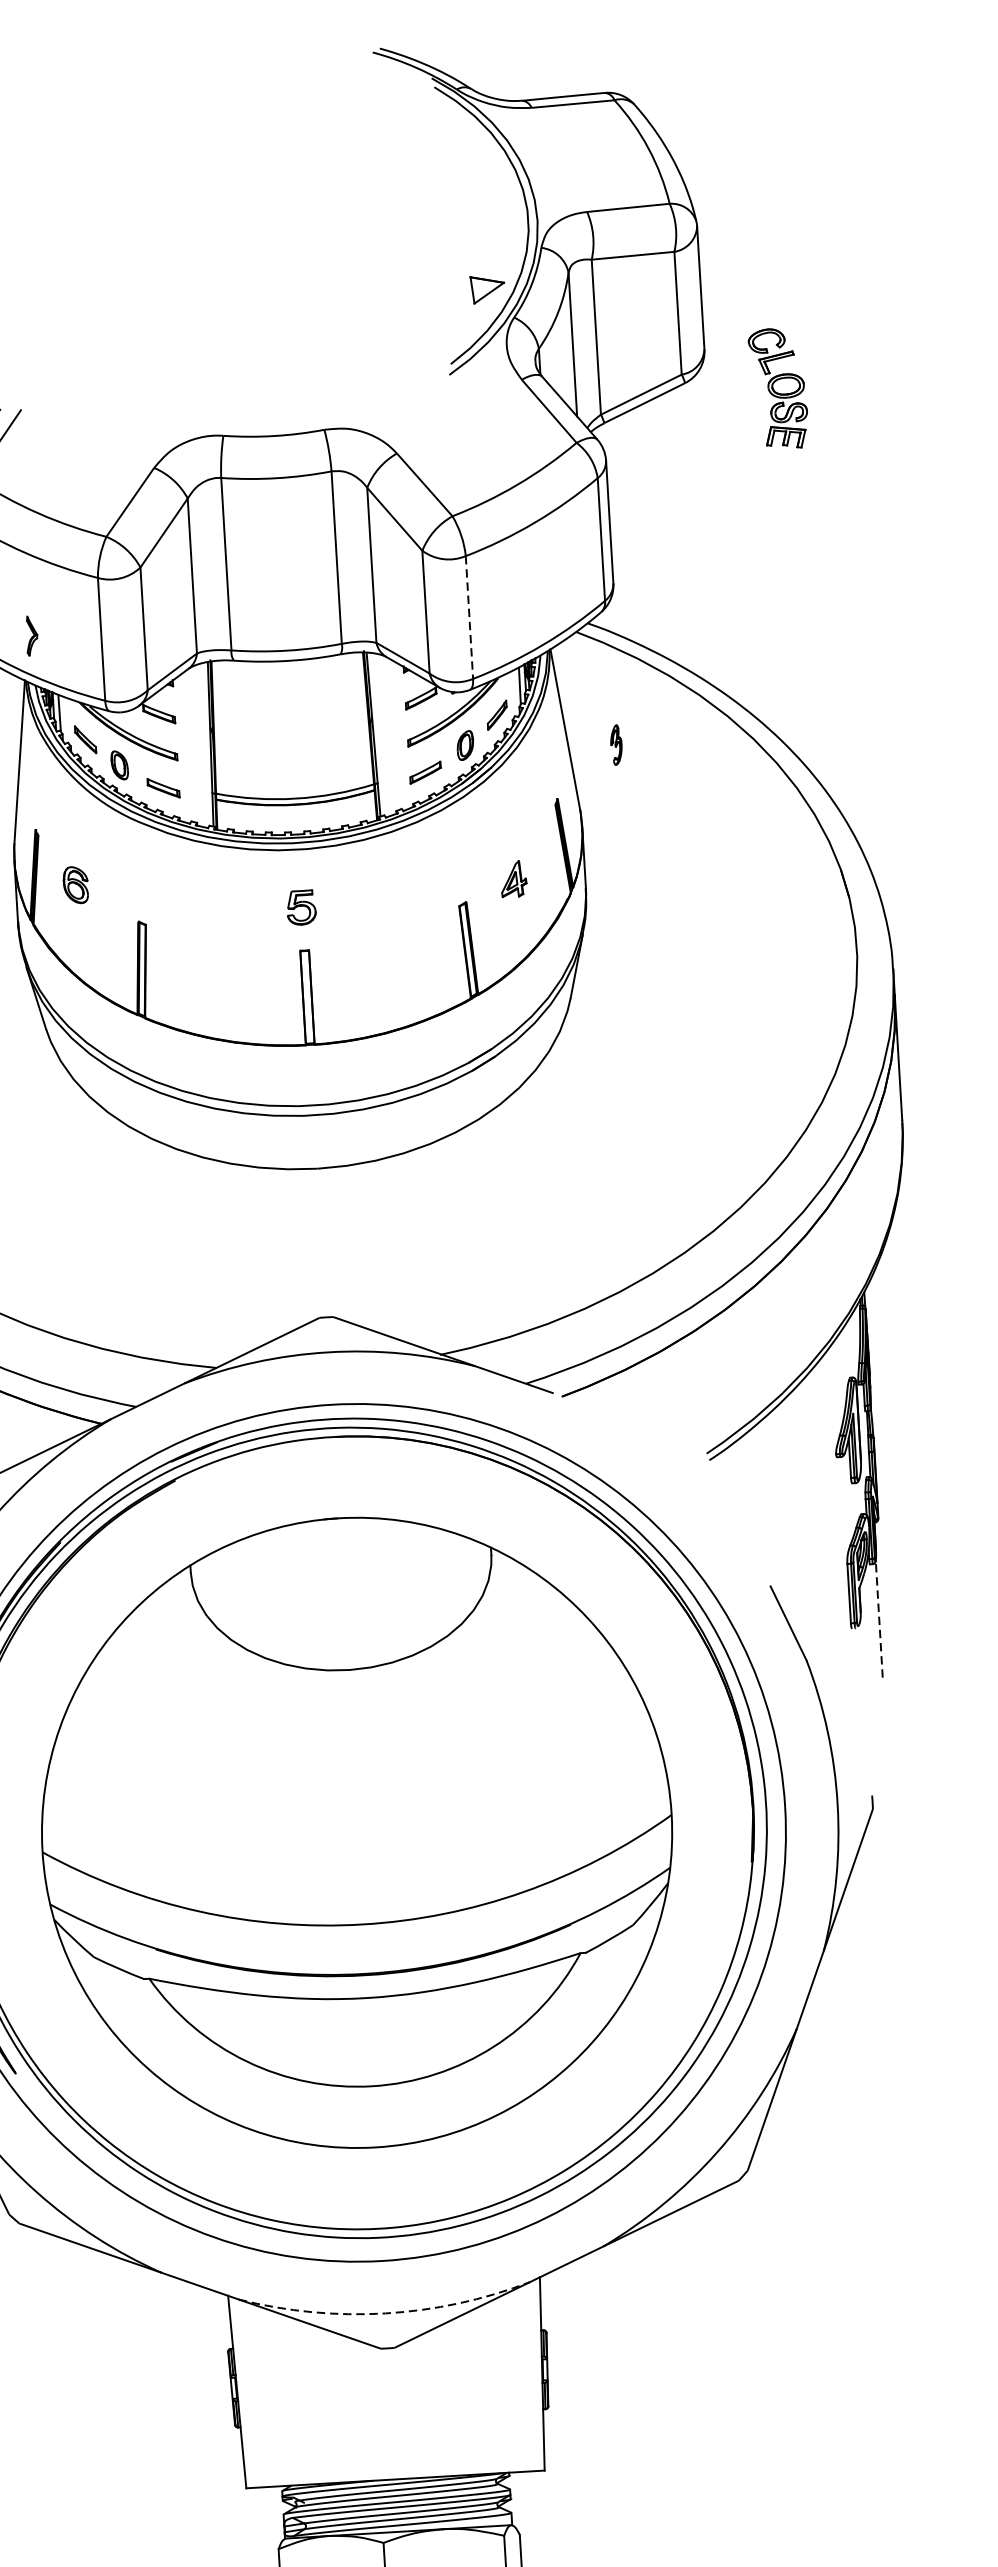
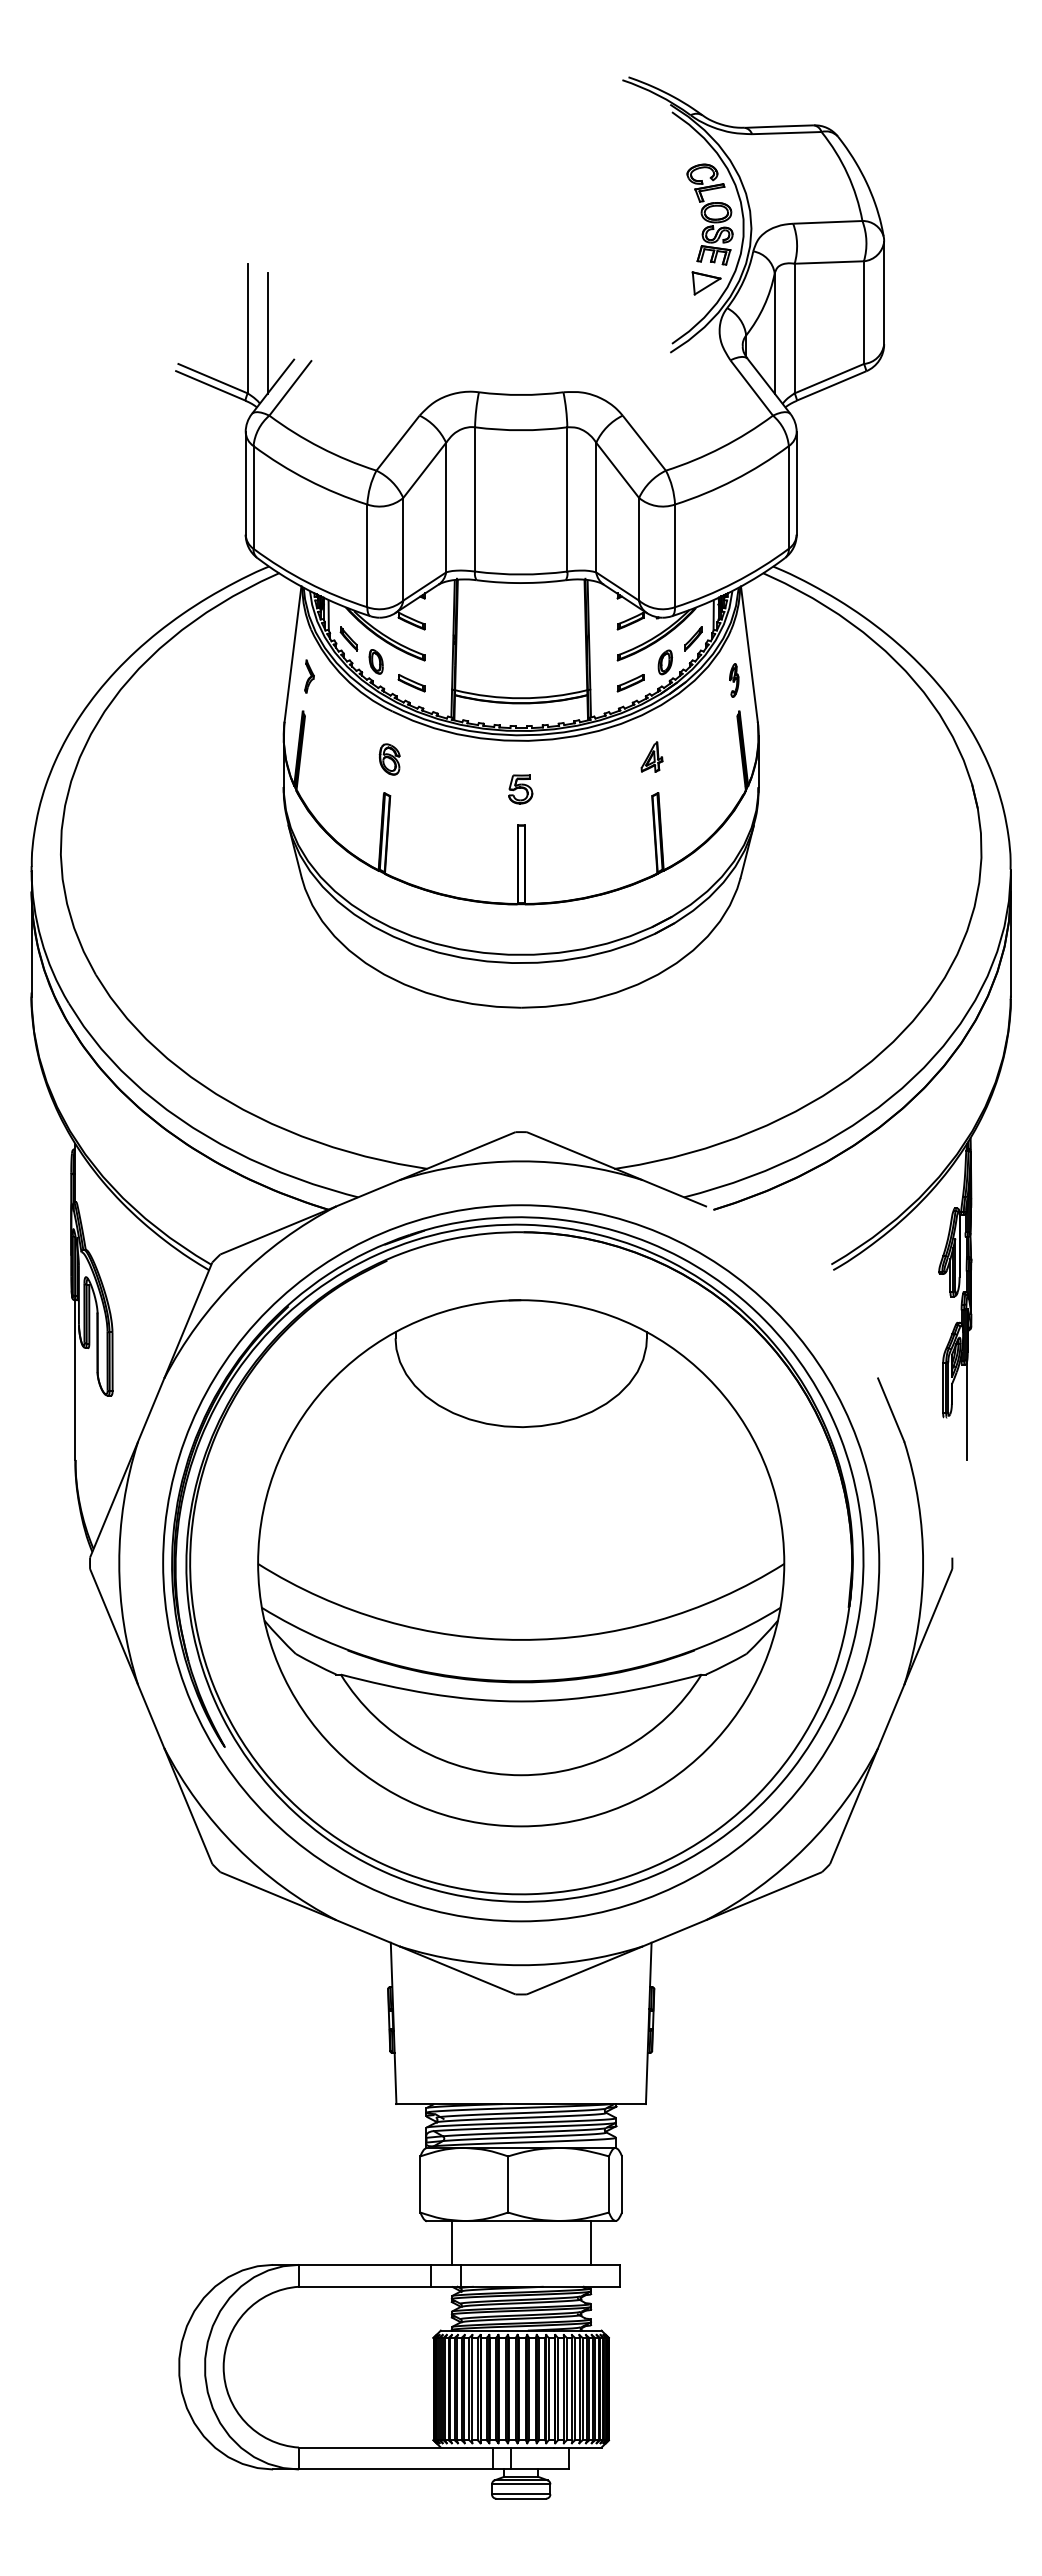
part: (777, 388) -> (709, 214), moved
line: (470, 618) -> (675, 556), dashed -> solid
part: (31, 635) -> (309, 676), moved
part: (616, 745) -> (734, 680), moved
part: (513, 878) -> (651, 756), moved
part: (75, 885) -> (389, 759), moved
line: (878, 1619) -> (966, 1411), dashed -> solid
arc: (386, 2313) -> (521, 1965), dashed -> solid

